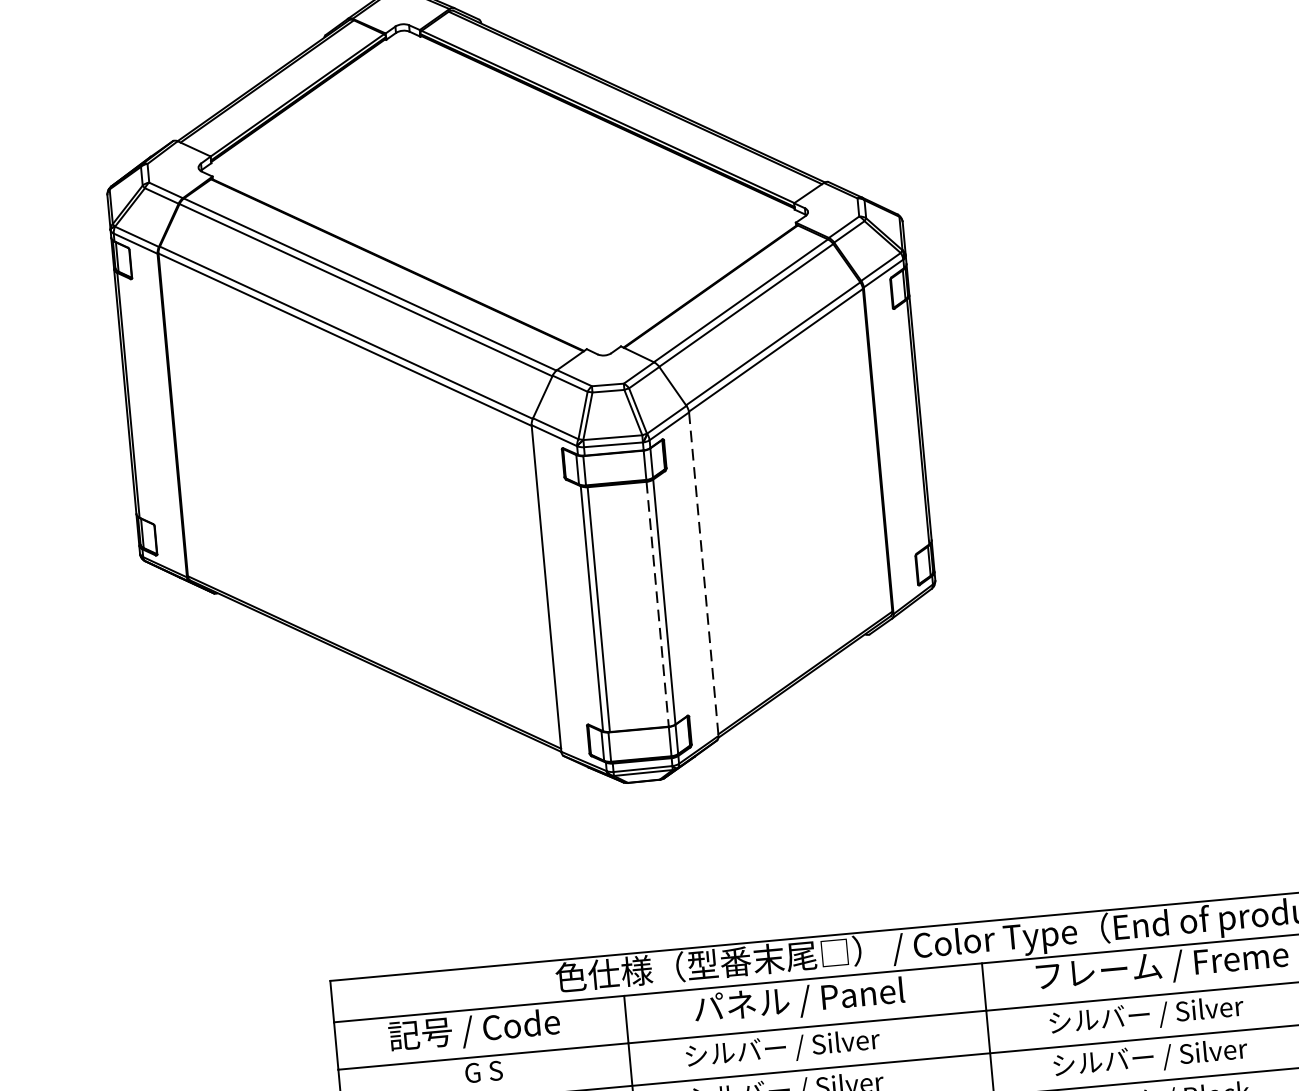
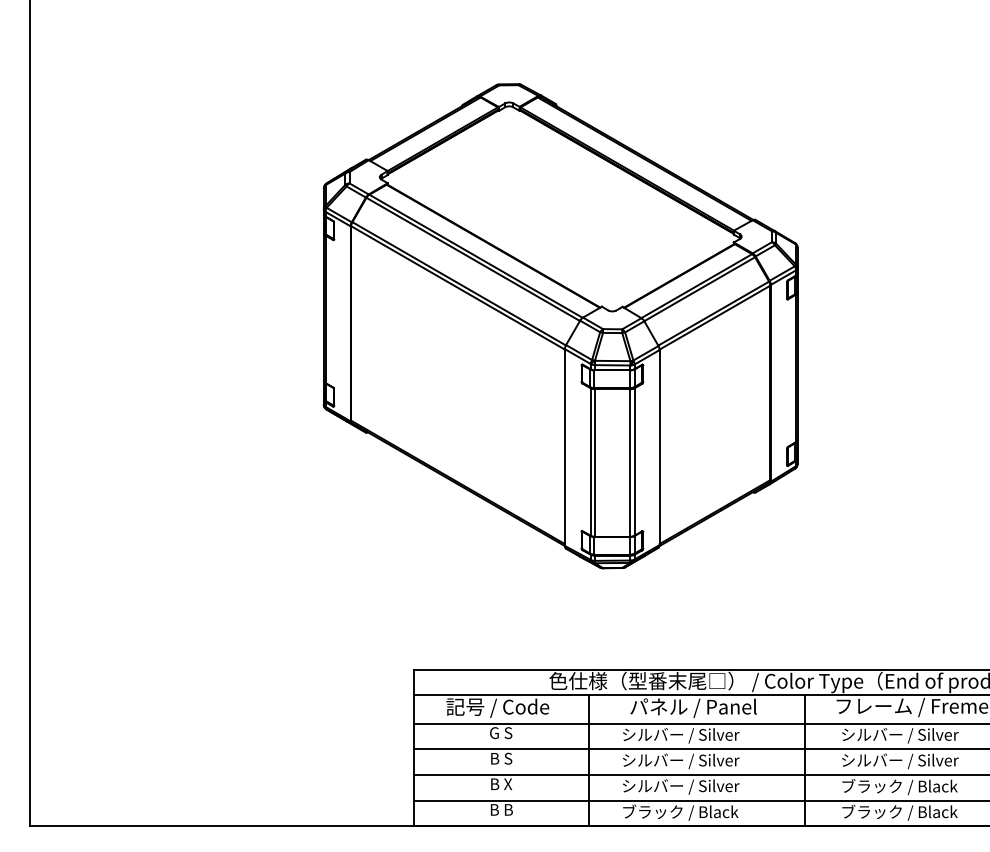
line: (703, 575) -> (659, 448), dashed -> solid
line: (657, 605) -> (630, 463), dashed -> solid

